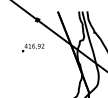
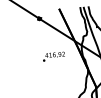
text: (33, 47) -> (54, 56), moved

